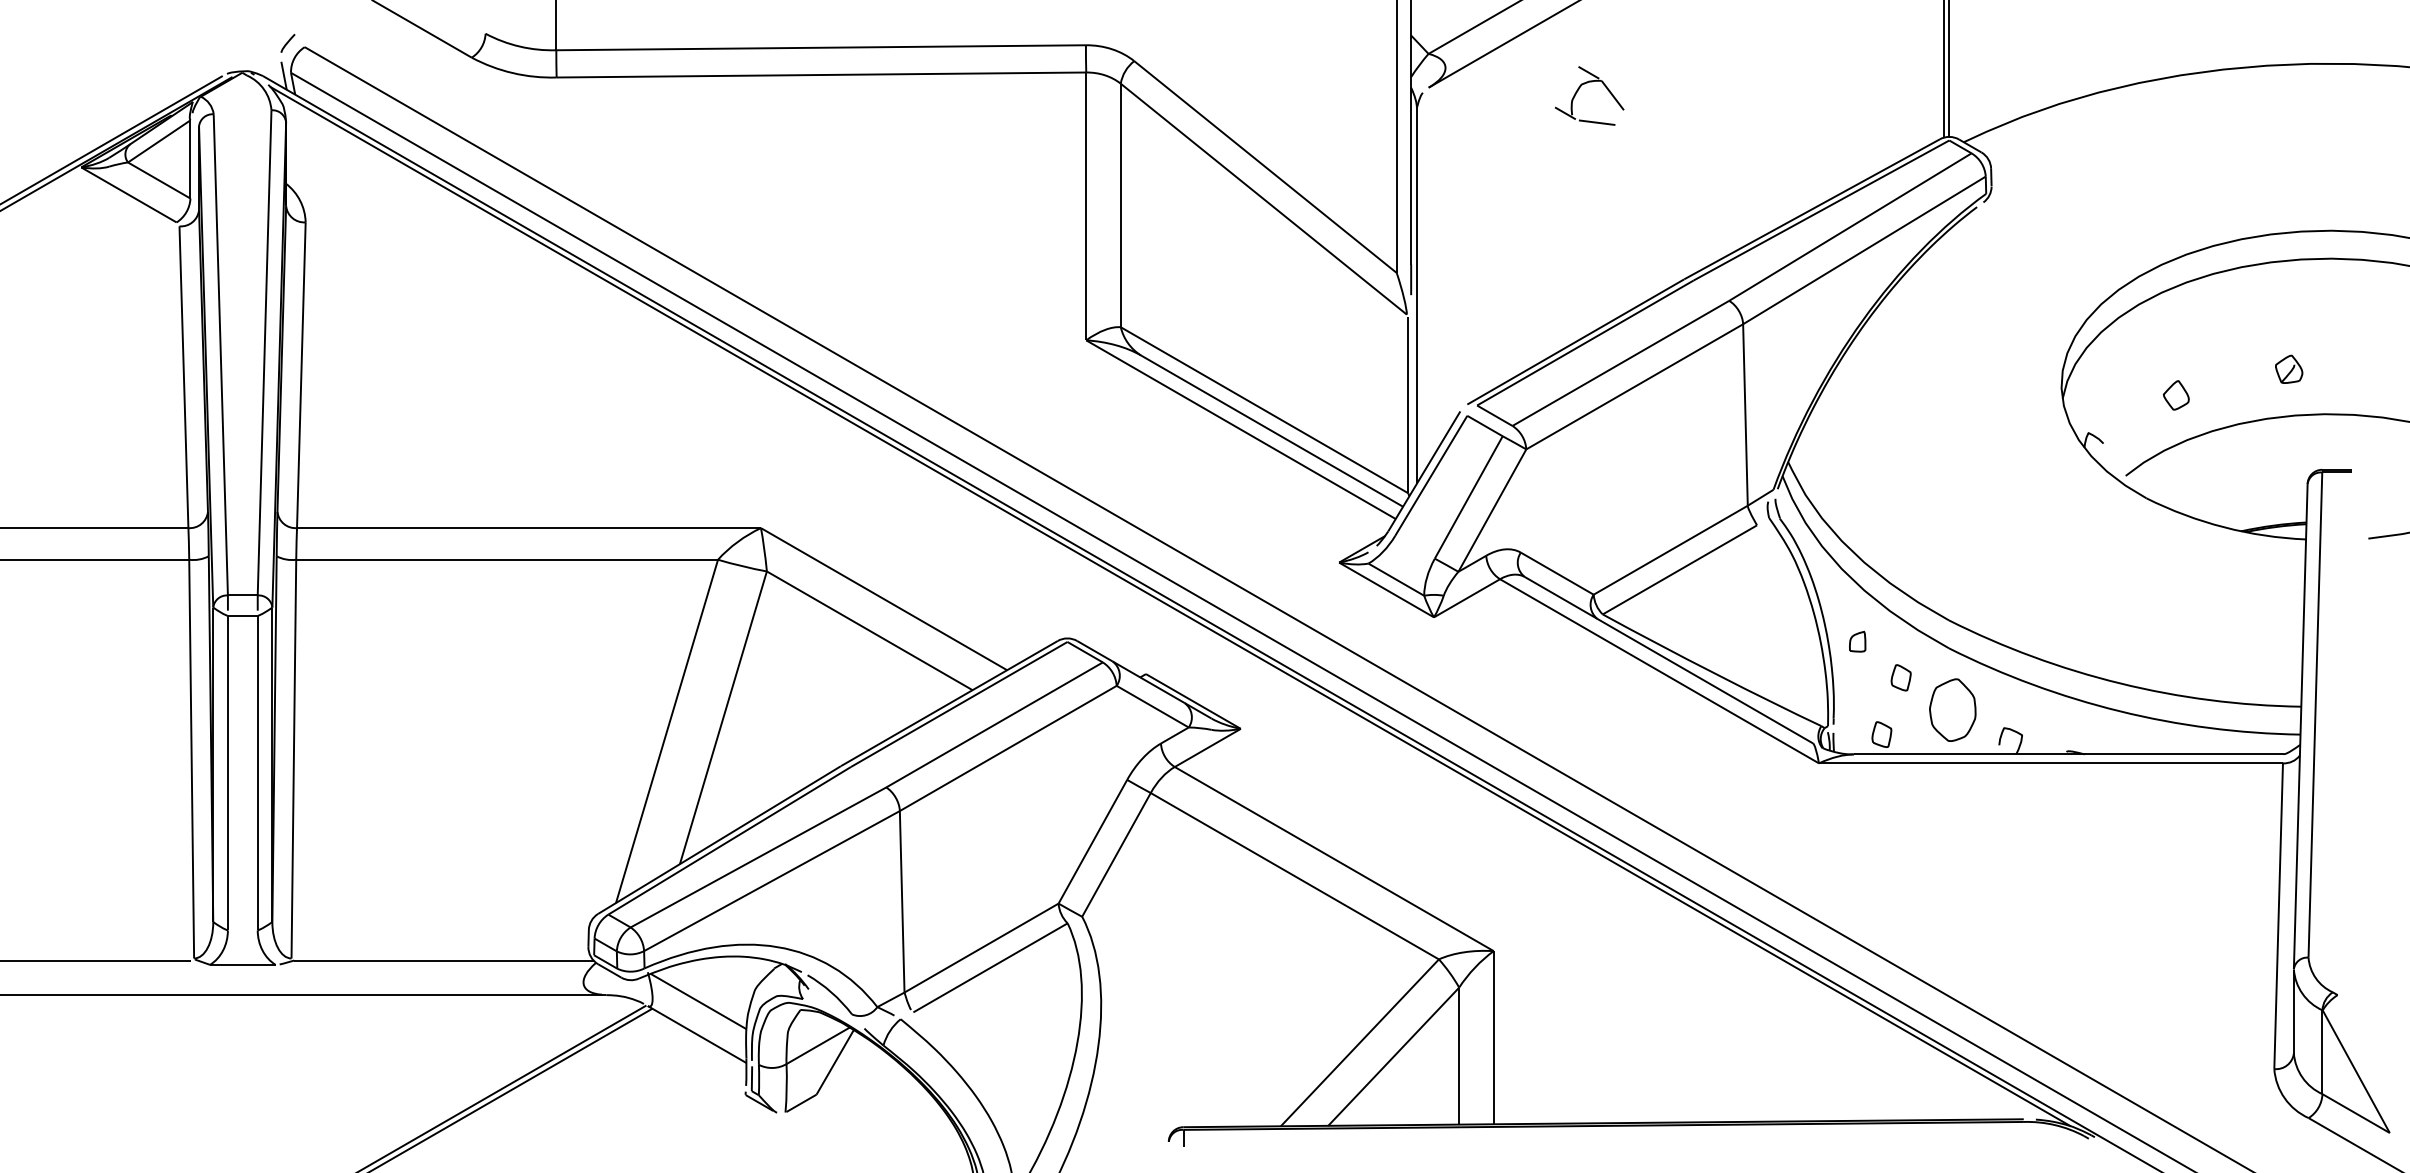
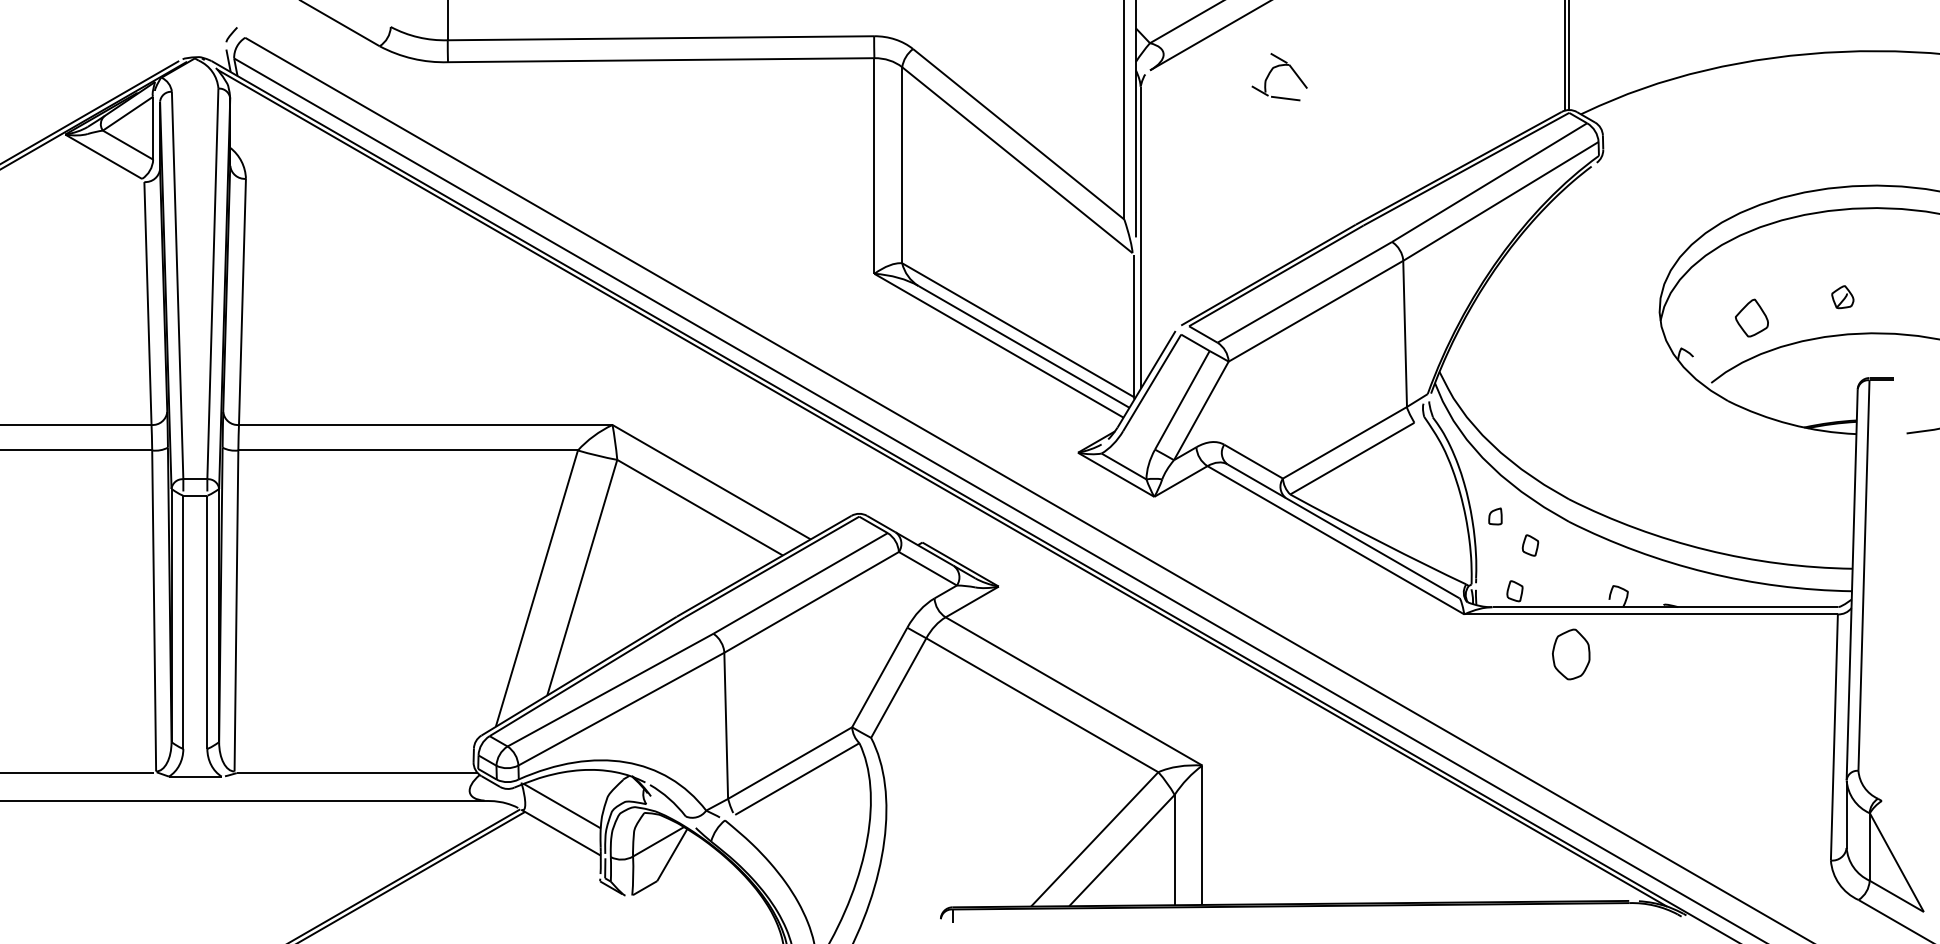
part: (2176, 395) -> (1752, 318), size x1.6
part: (1952, 709) -> (1571, 653), moved

